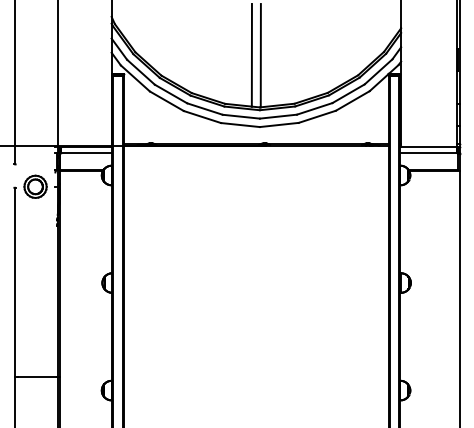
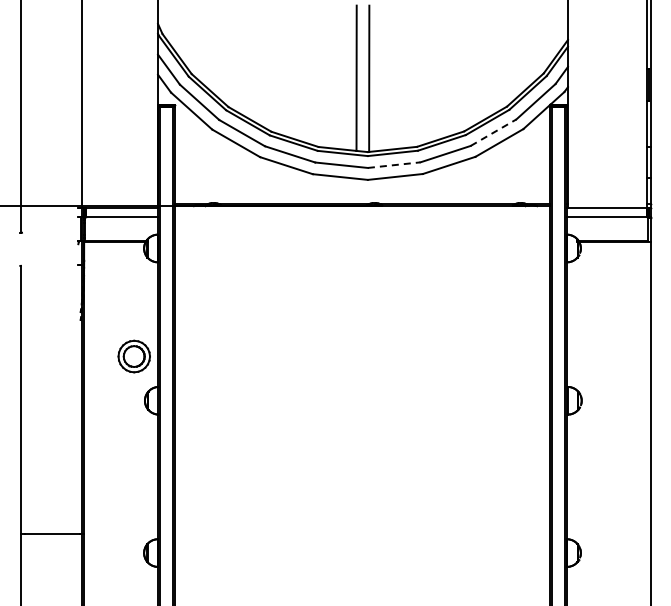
line: (348, 93) -> (493, 132), solid -> dashed
line: (278, 116) -> (394, 165), solid -> dashed
part: (35, 186) -> (133, 356), moved

